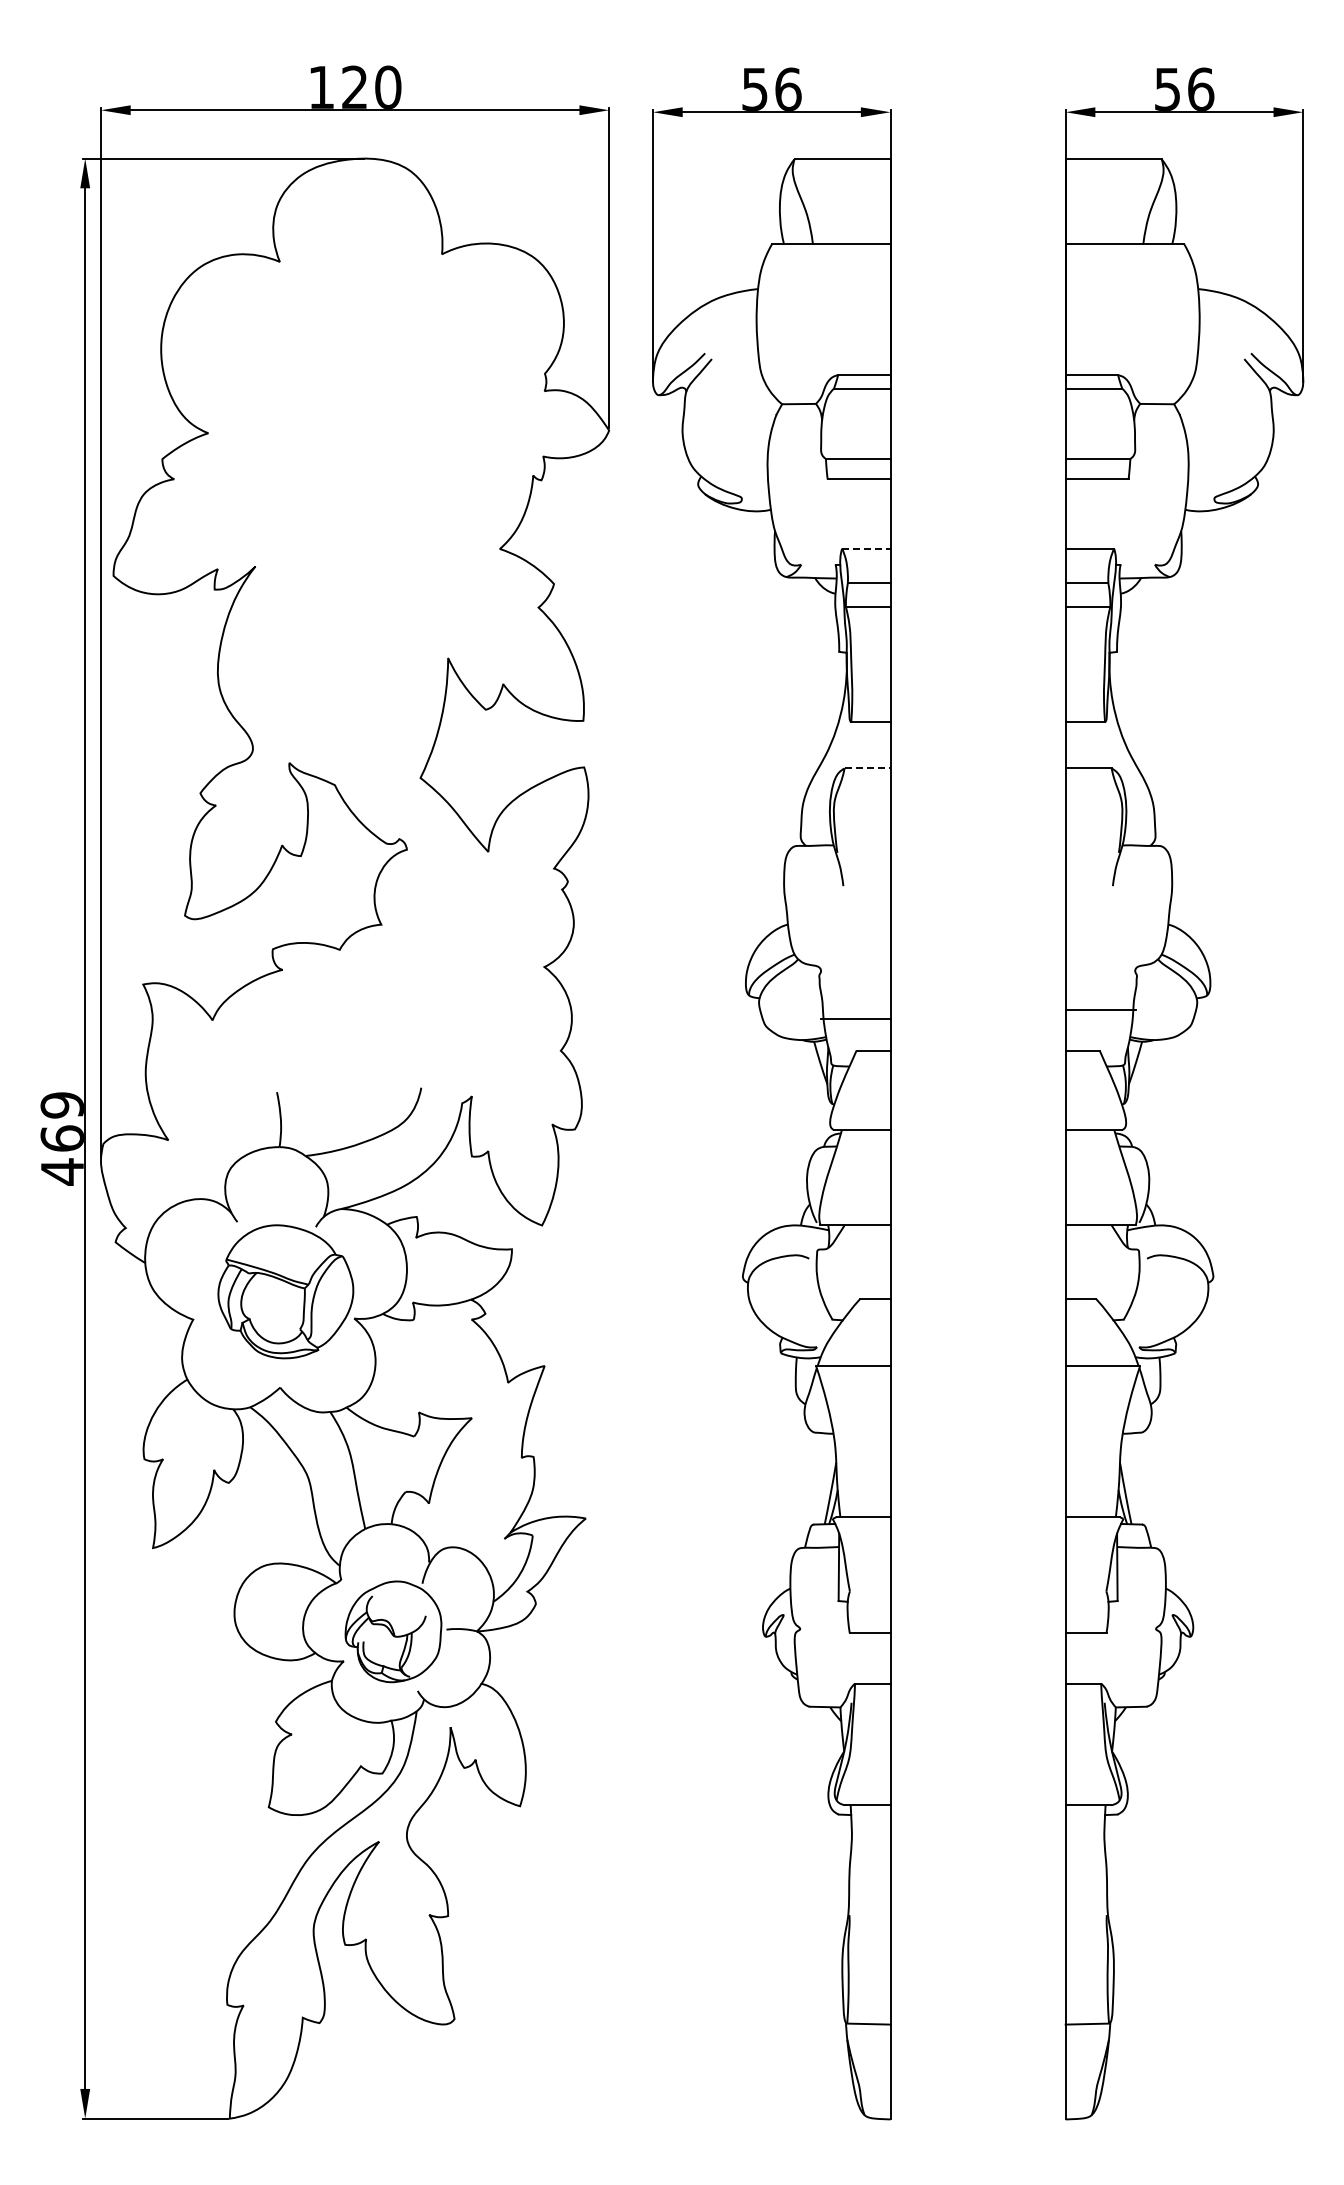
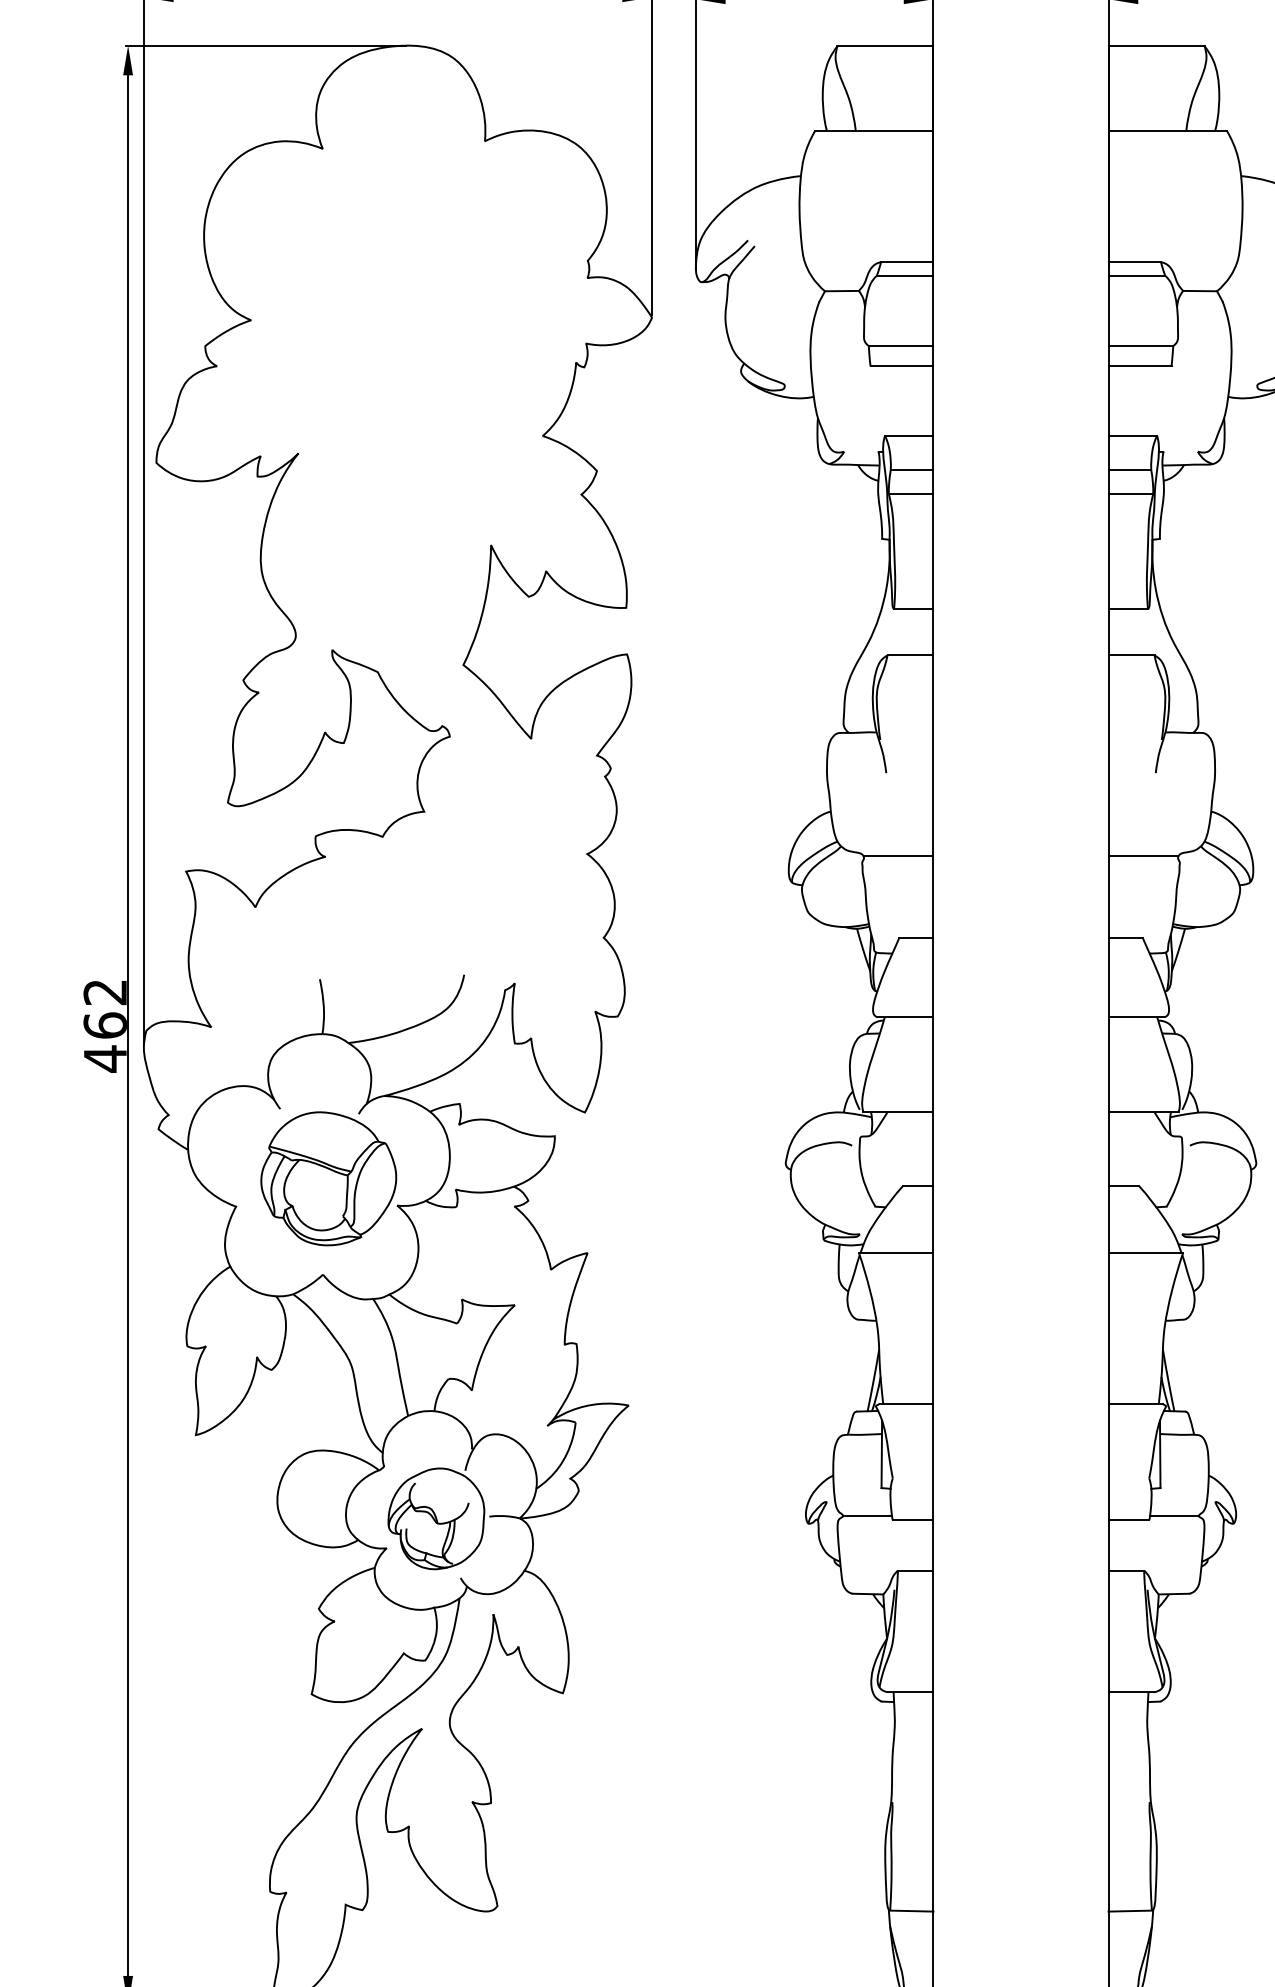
line: (866, 548) -> (909, 435), dashed -> solid
line: (867, 768) -> (910, 655), dashed -> solid
line: (1100, 1010) -> (1143, 856), moved
line: (855, 1019) -> (898, 856), moved
text: (61, 1105) -> (104, 992), 469 -> 462
line: (824, 1629) -> (867, 1516), added
line: (1131, 1629) -> (1174, 1516), added

